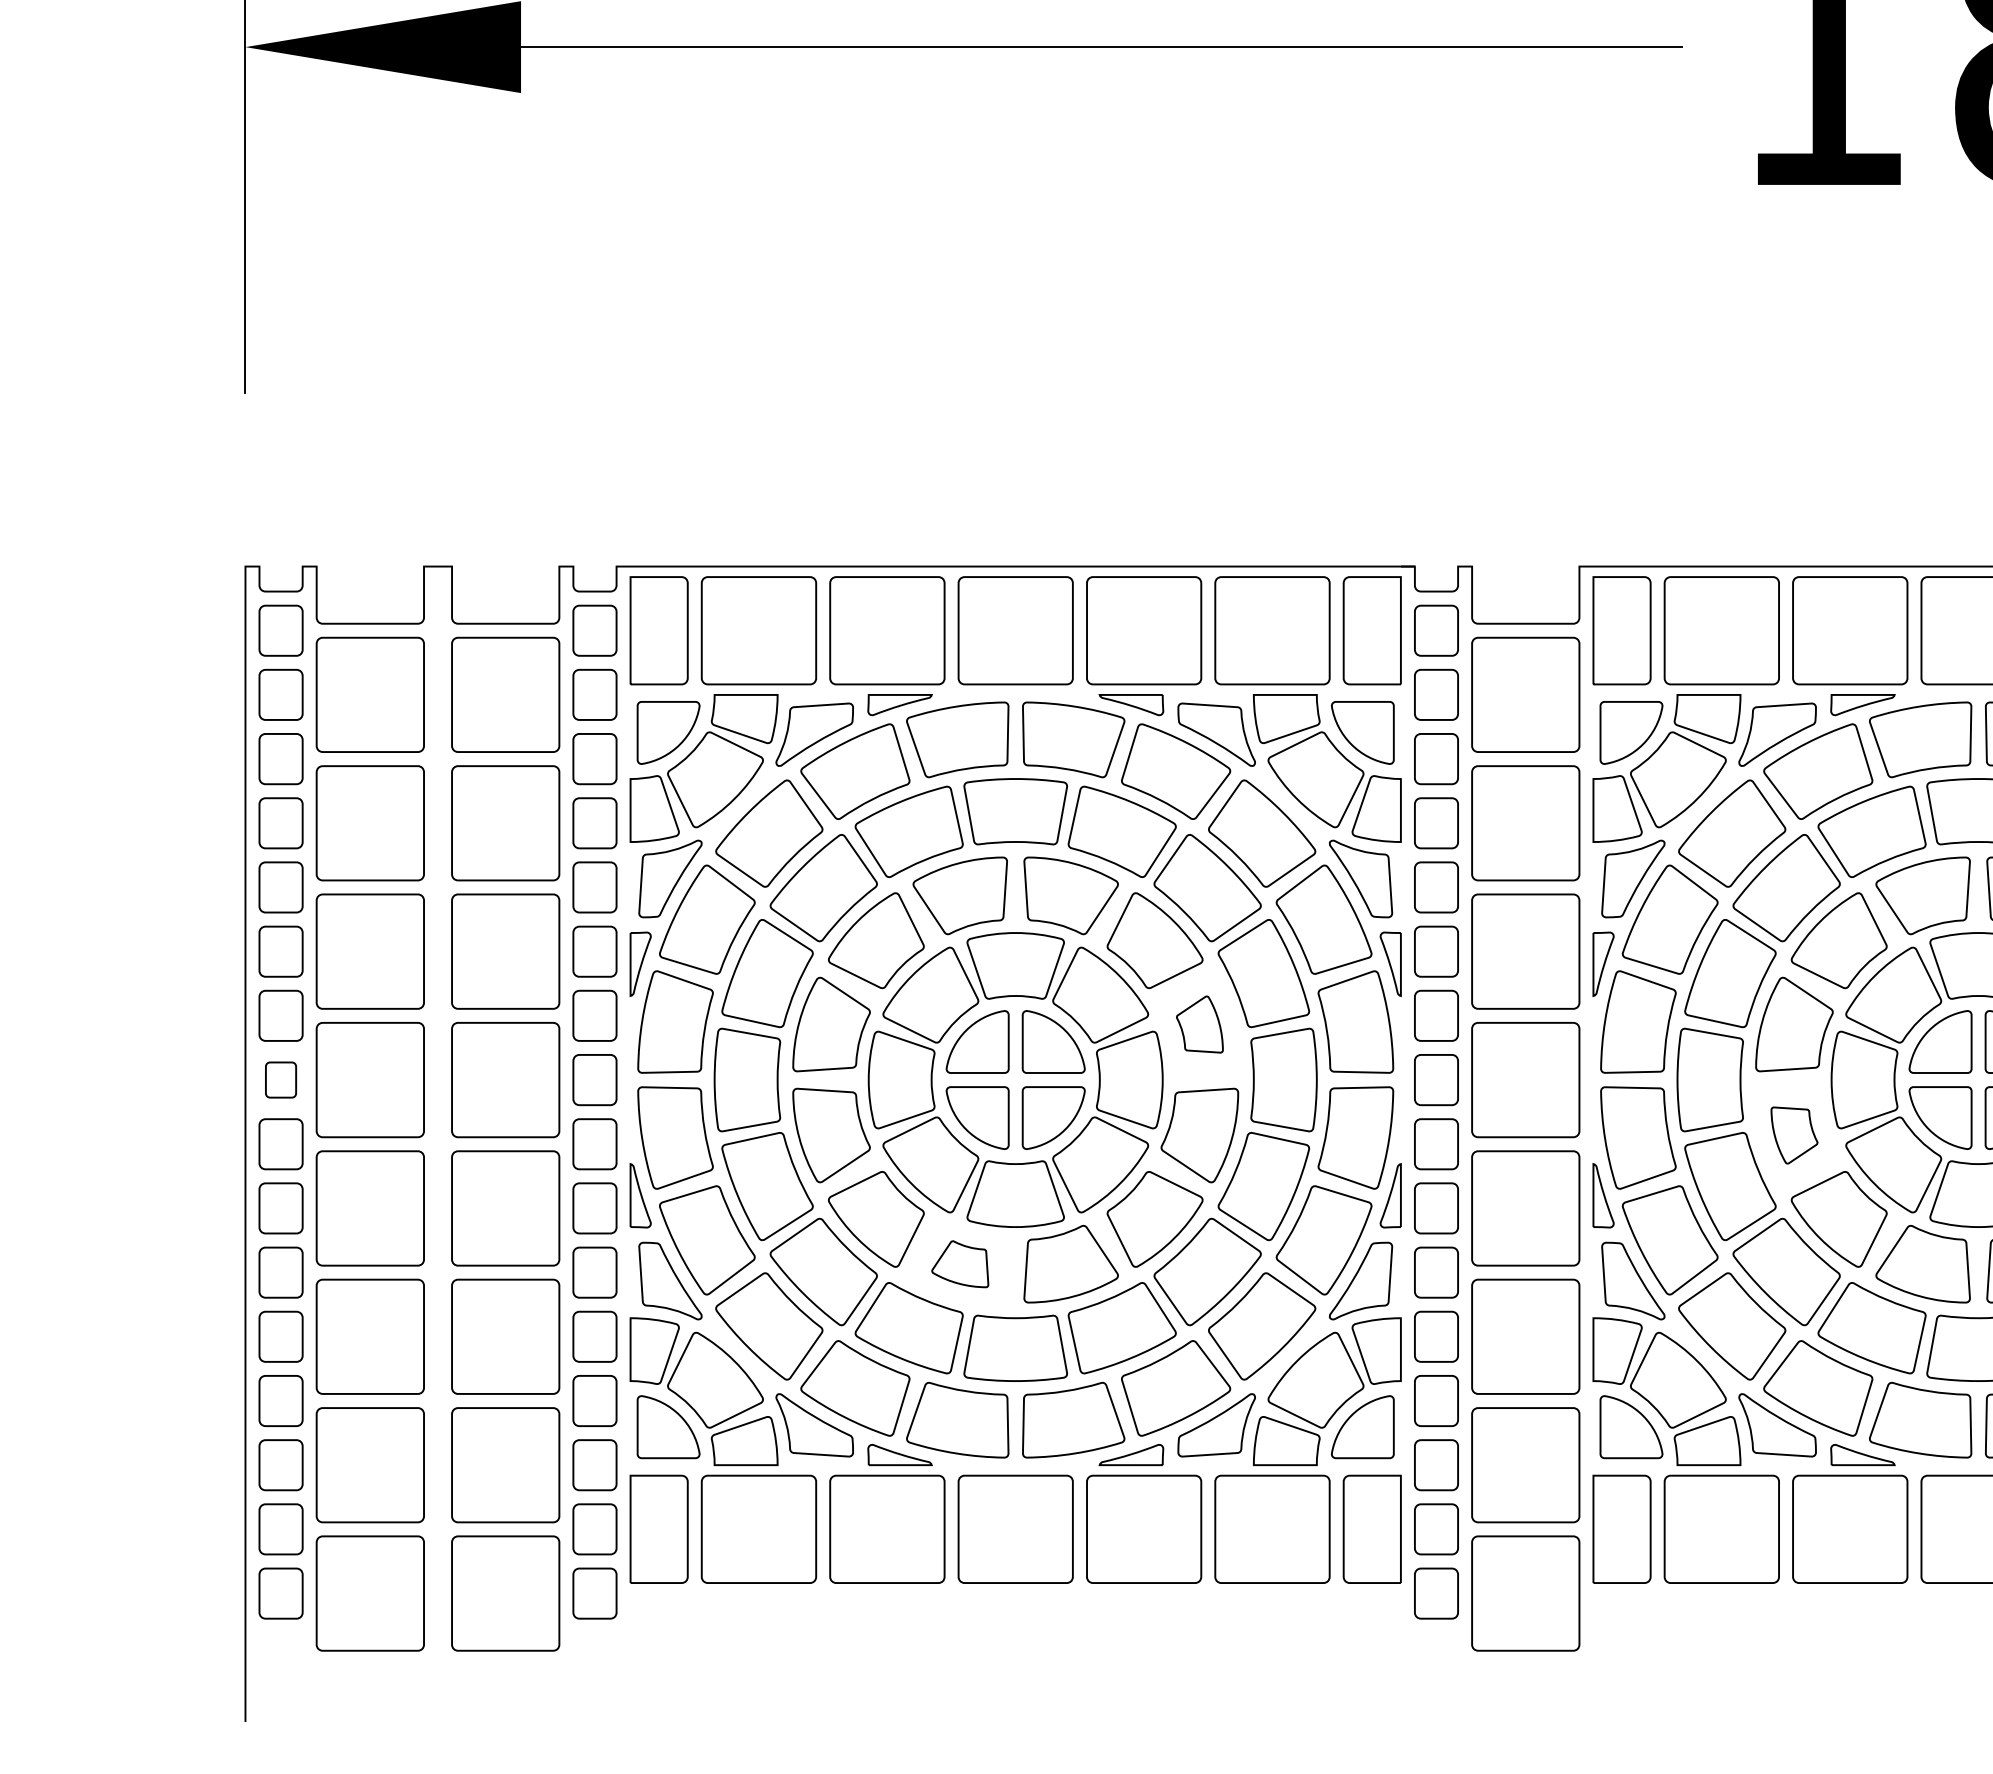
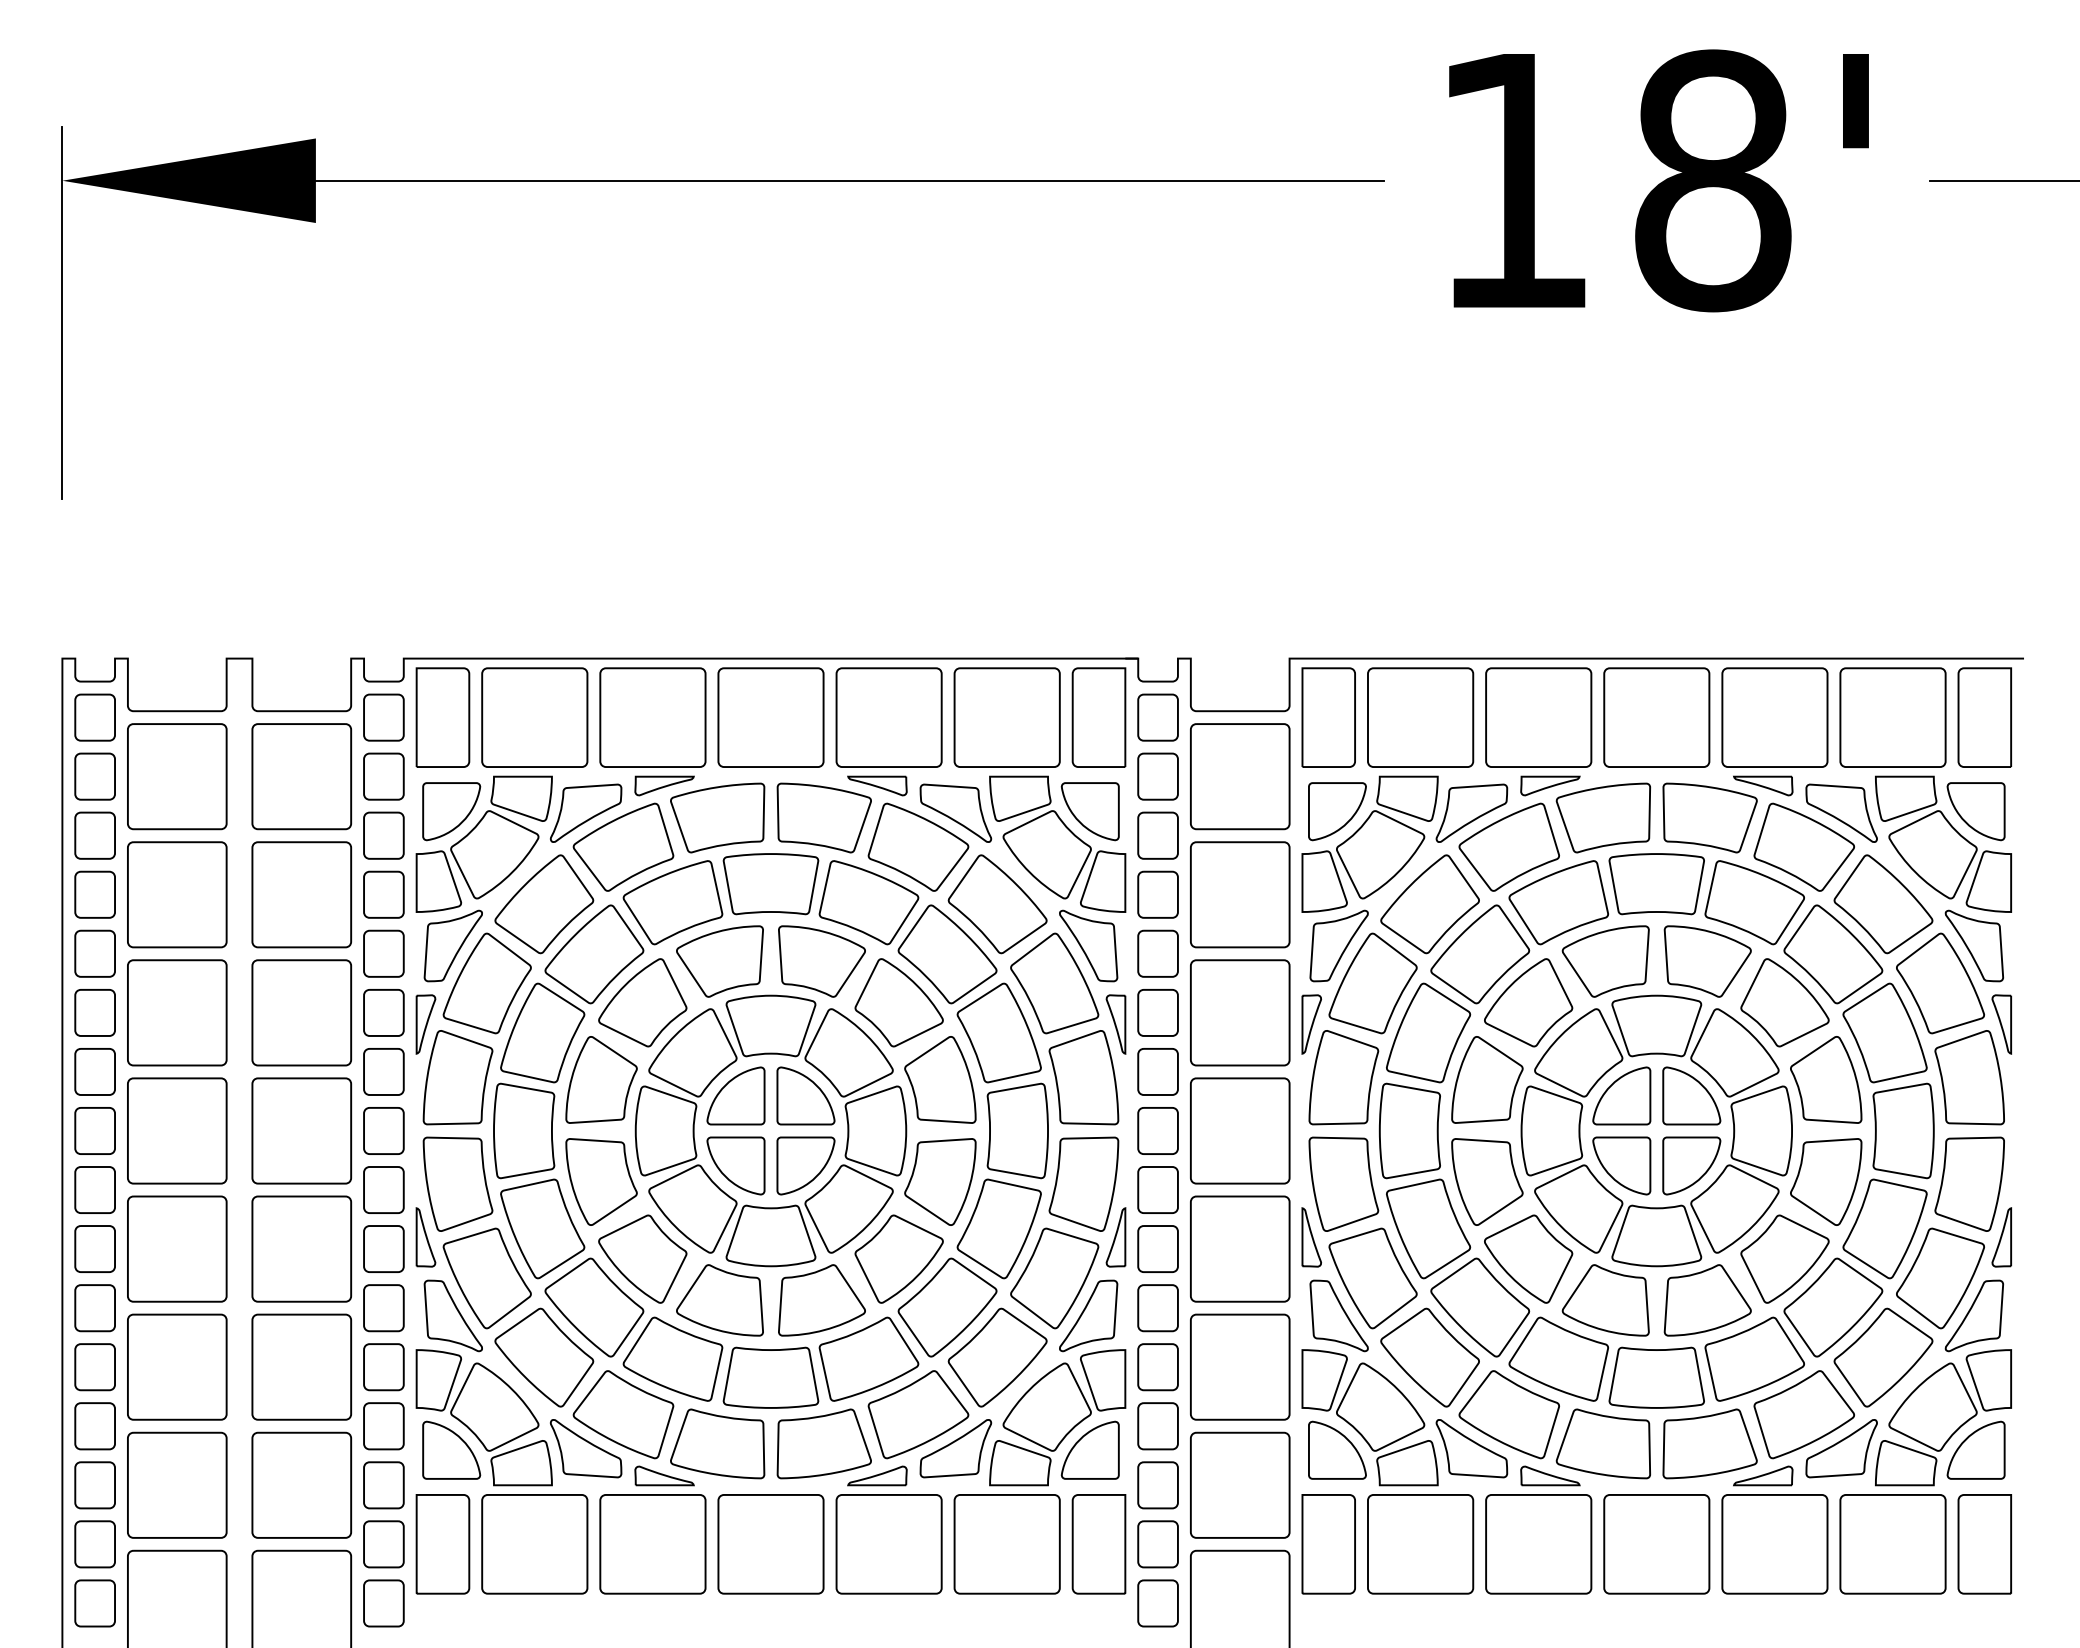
part: (1199, 1024) -> (940, 1079), size x1.67
part: (280, 1079) -> (94, 1130), size x1.43
part: (1794, 1134) -> (1487, 1181), size x1.67
part: (959, 1264) -> (719, 1300), size x1.67

